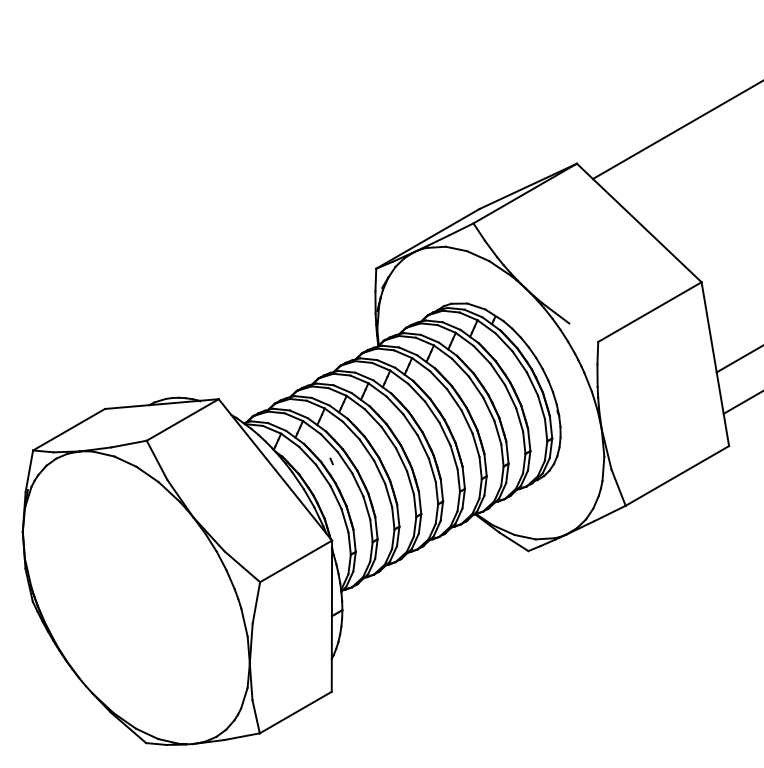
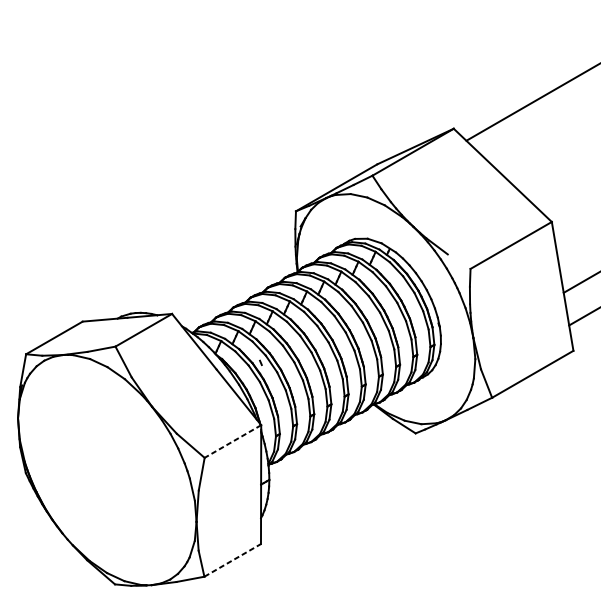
line: (296, 561) -> (233, 441), solid -> dashed
line: (295, 712) -> (232, 560), solid -> dashed

